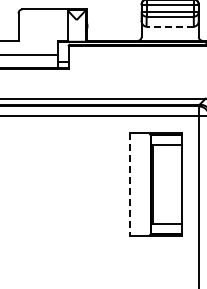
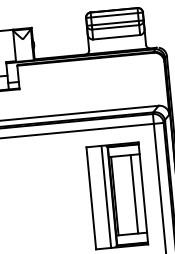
line: (170, 26) -> (116, 37), dashed -> solid
line: (144, 184) -> (105, 196), added
line: (173, 184) -> (134, 194), added
line: (129, 185) -> (91, 199), dashed -> solid

